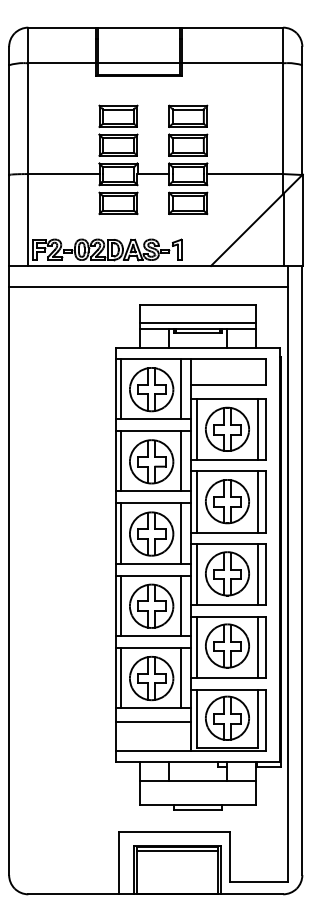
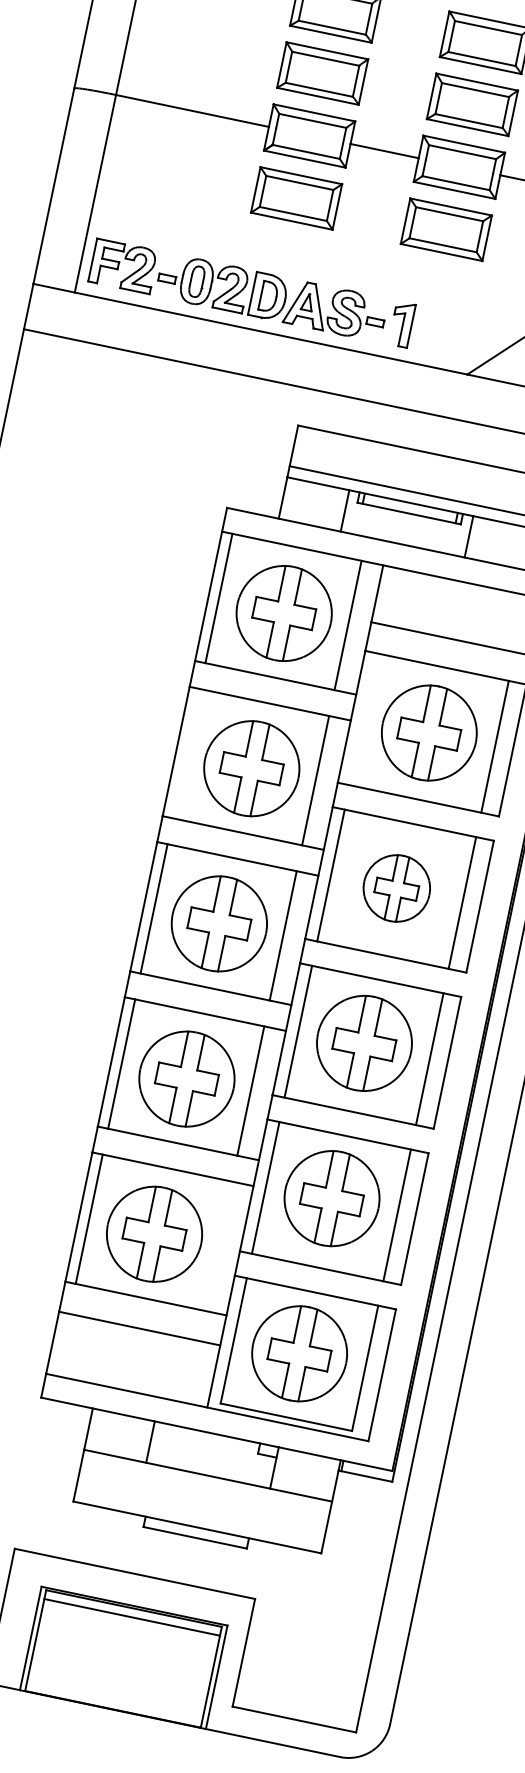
line: (196, 429) -> (362, 719), removed
line: (121, 461) -> (187, 754), removed
part: (227, 501) -> (396, 887), size x0.7
line: (181, 677) -> (219, 1245), removed

